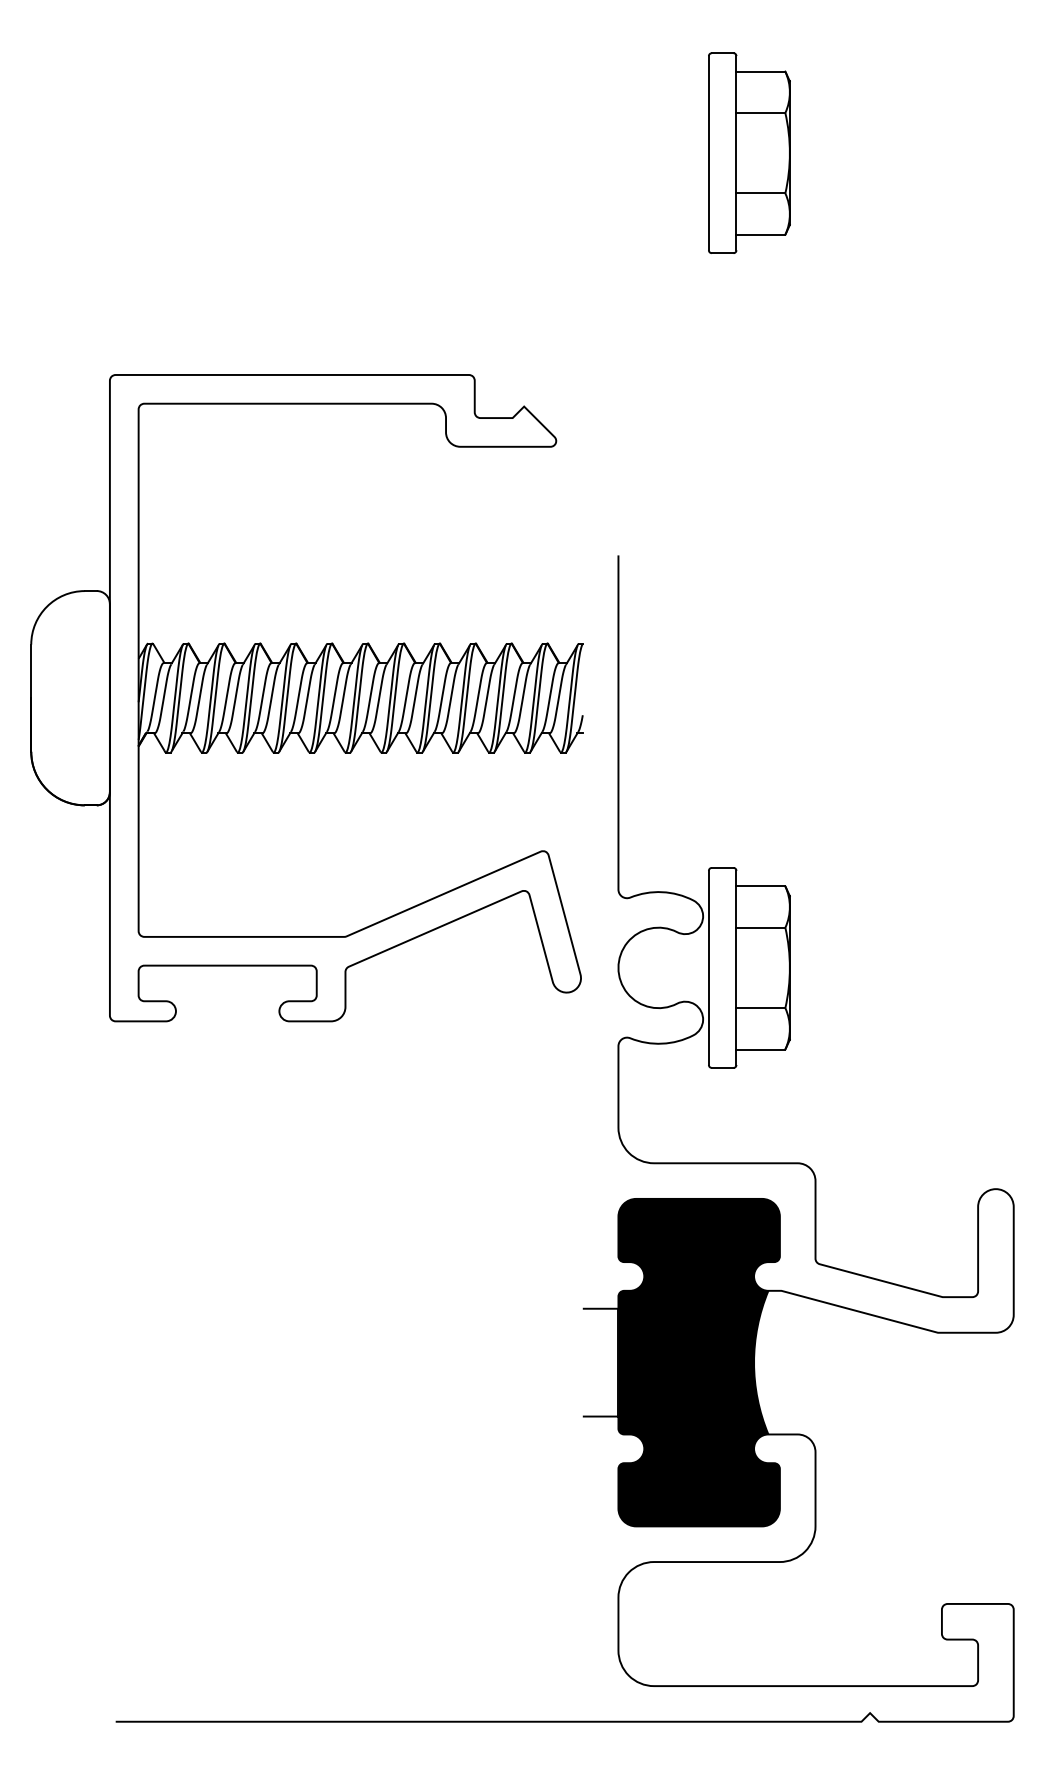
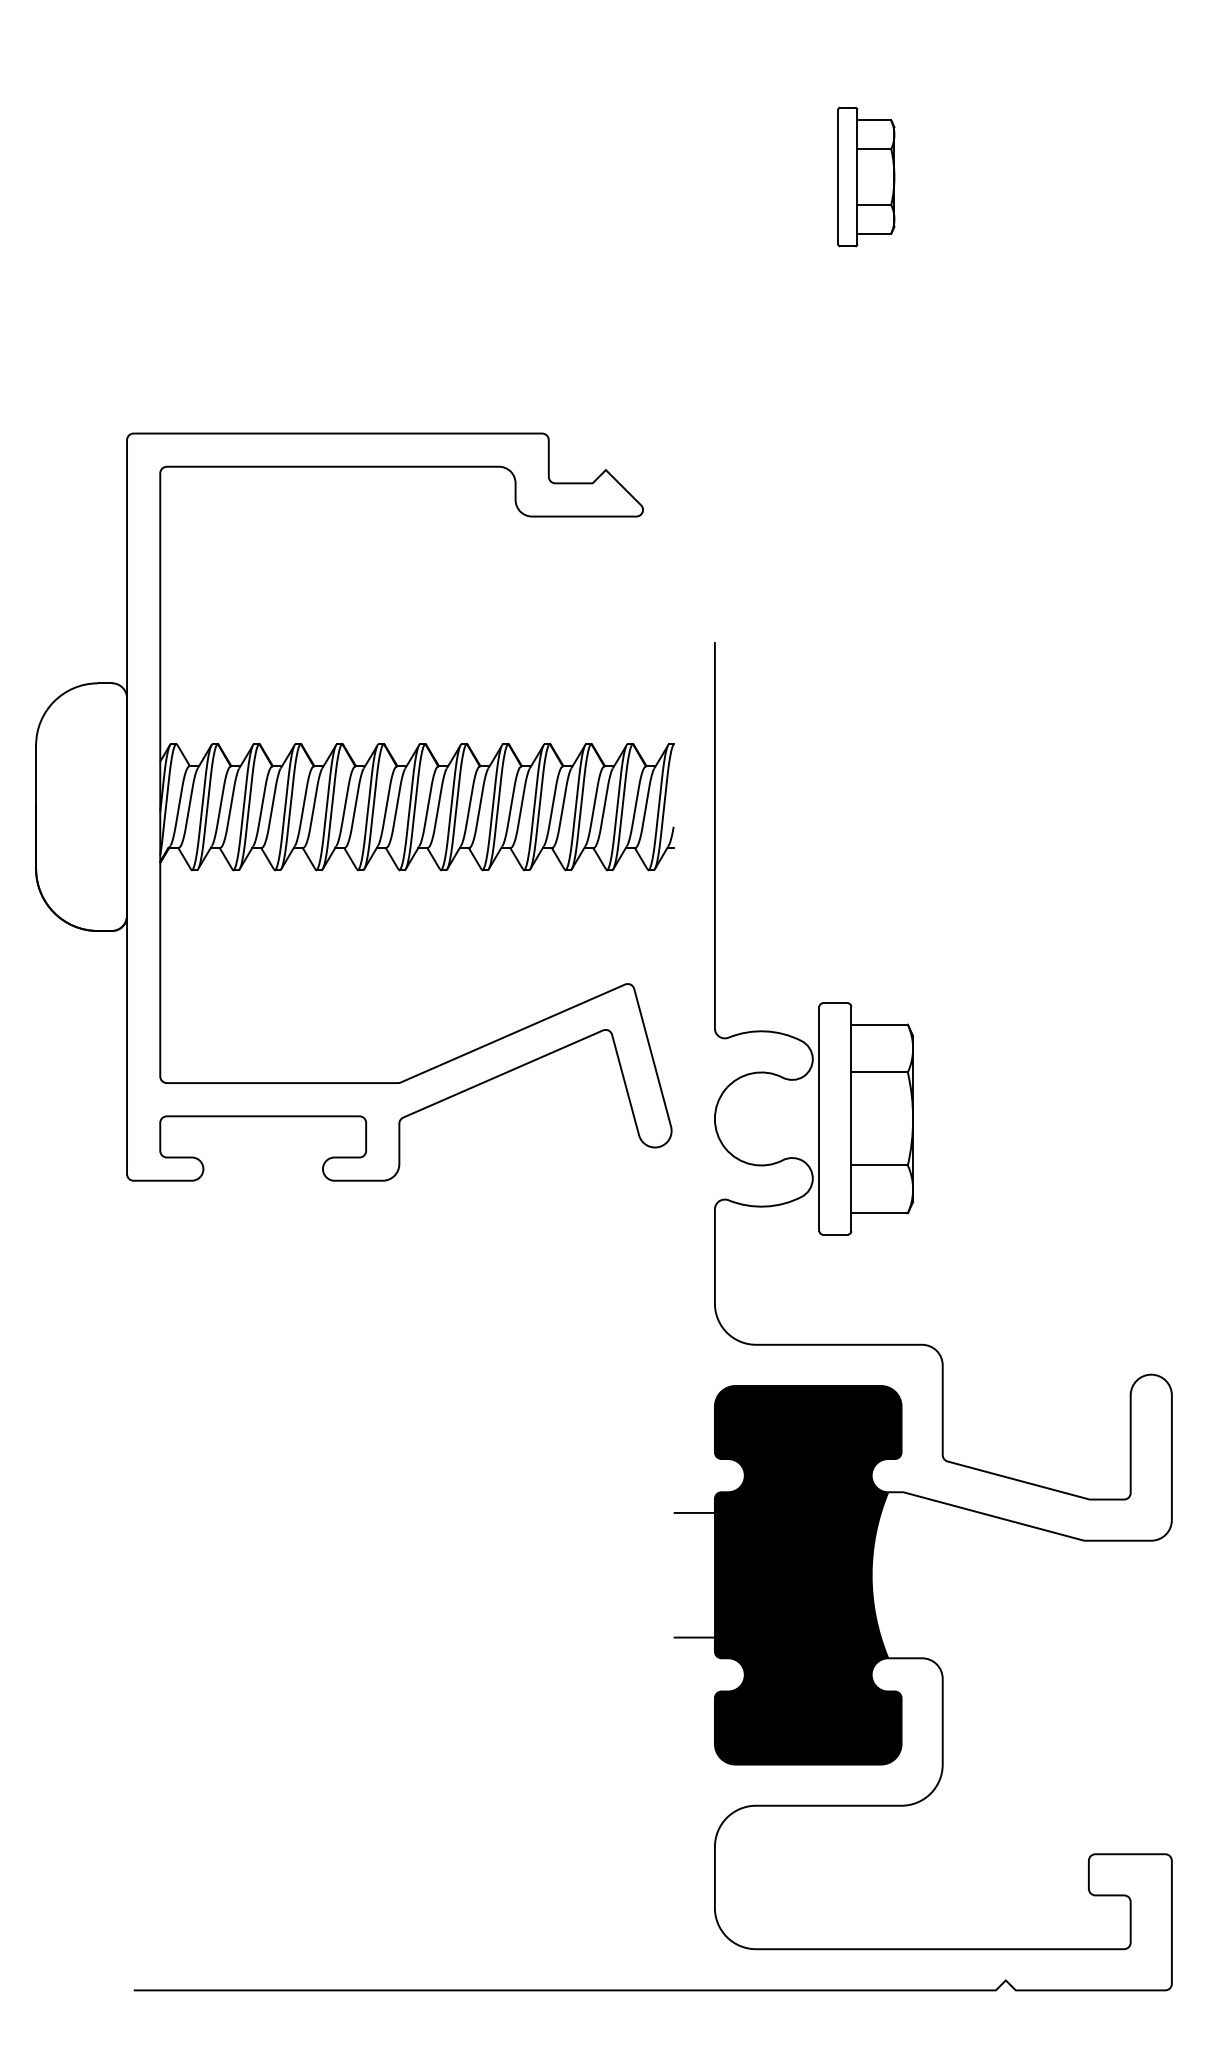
part: (749, 152) -> (866, 176), size x0.6

